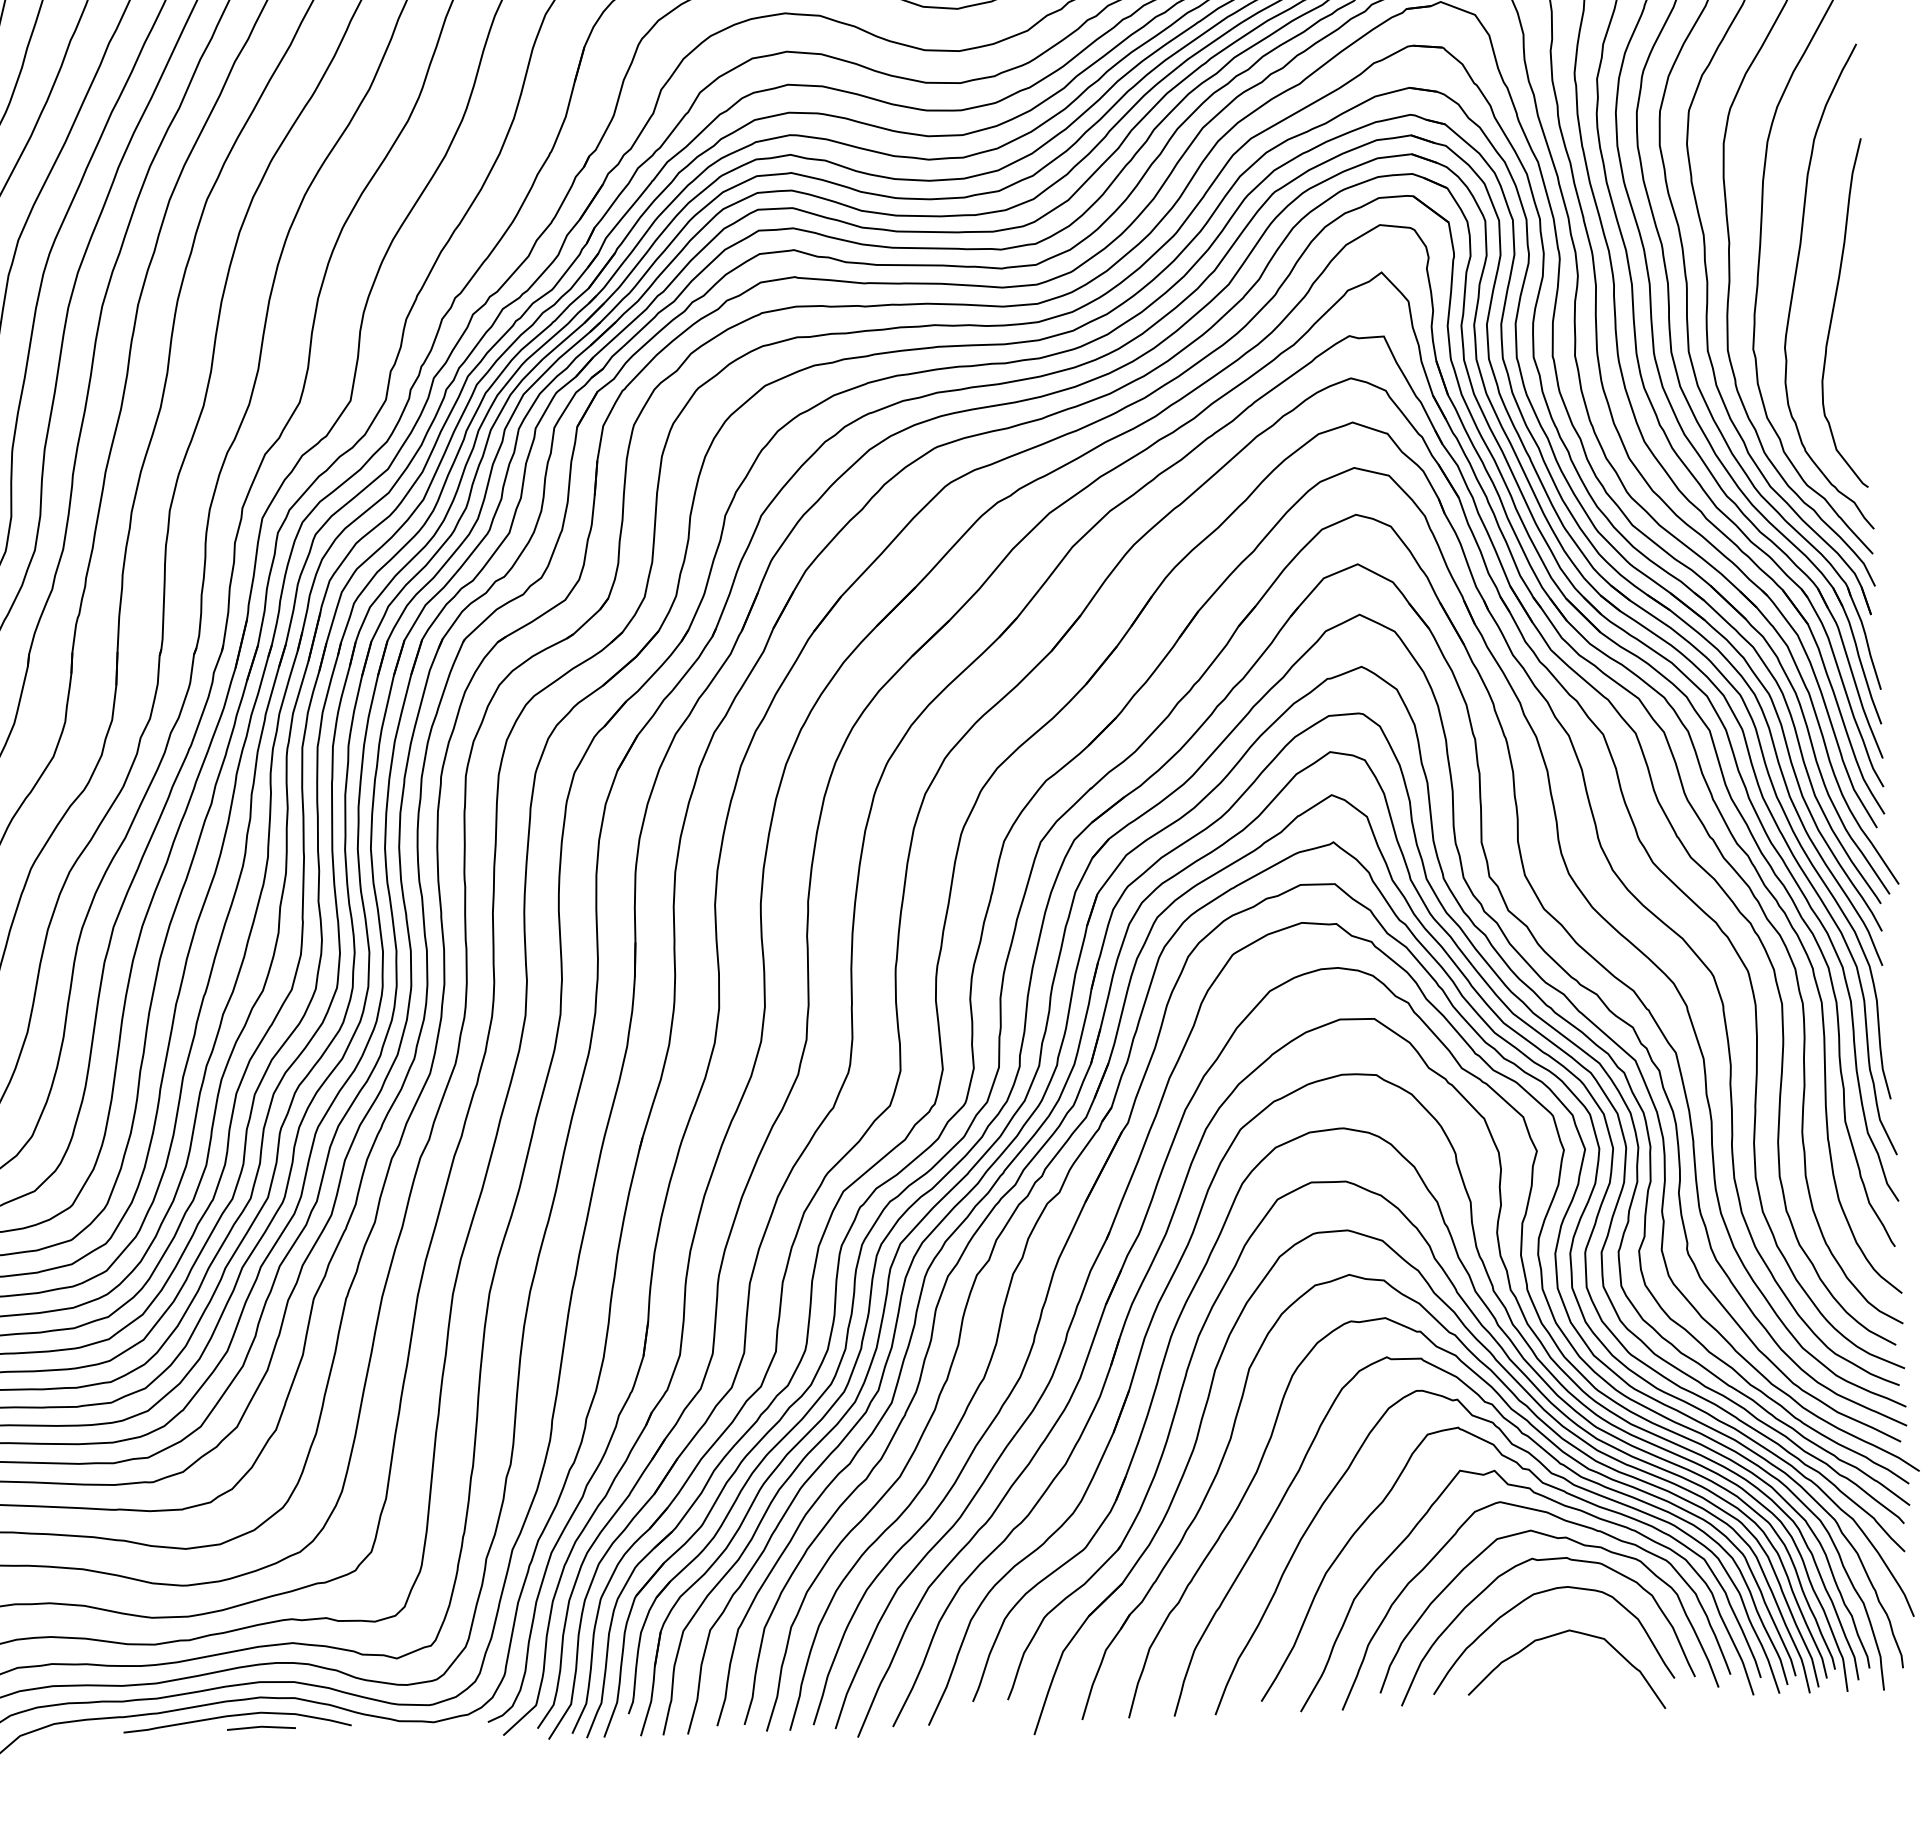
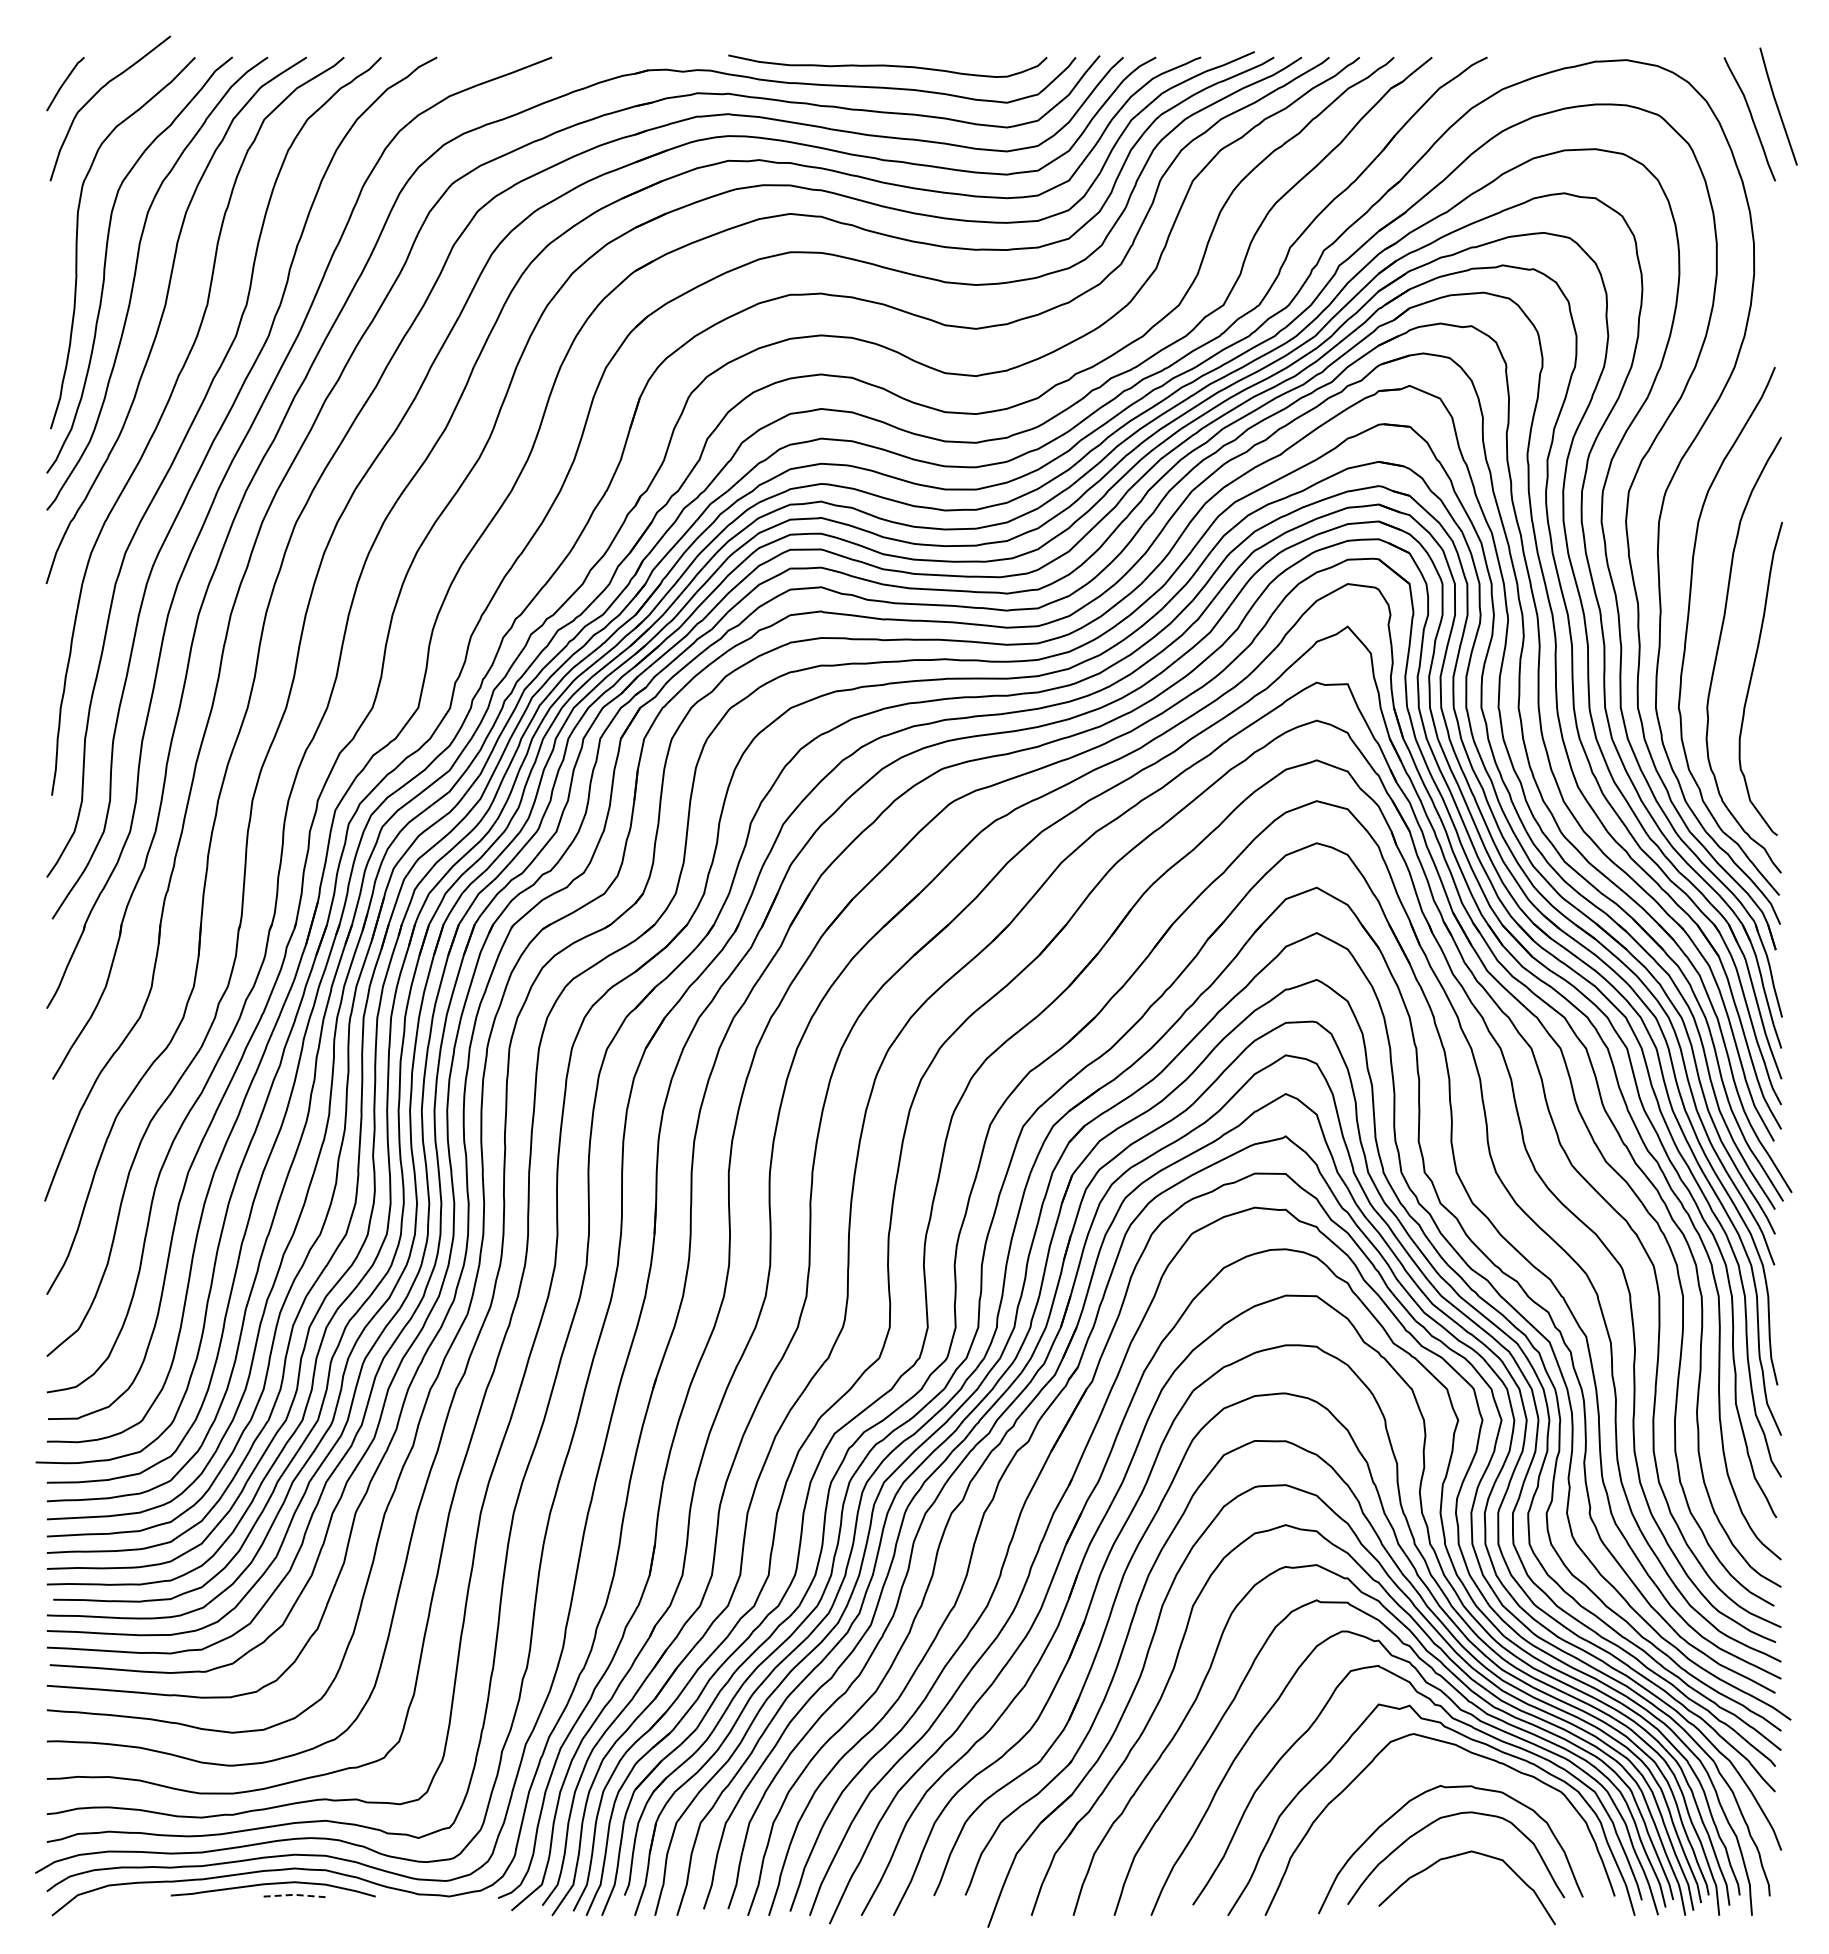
curve: (1558, 1539) -> (1464, 1769), removed
line: (261, 1726) -> (294, 1894), solid -> dashed

